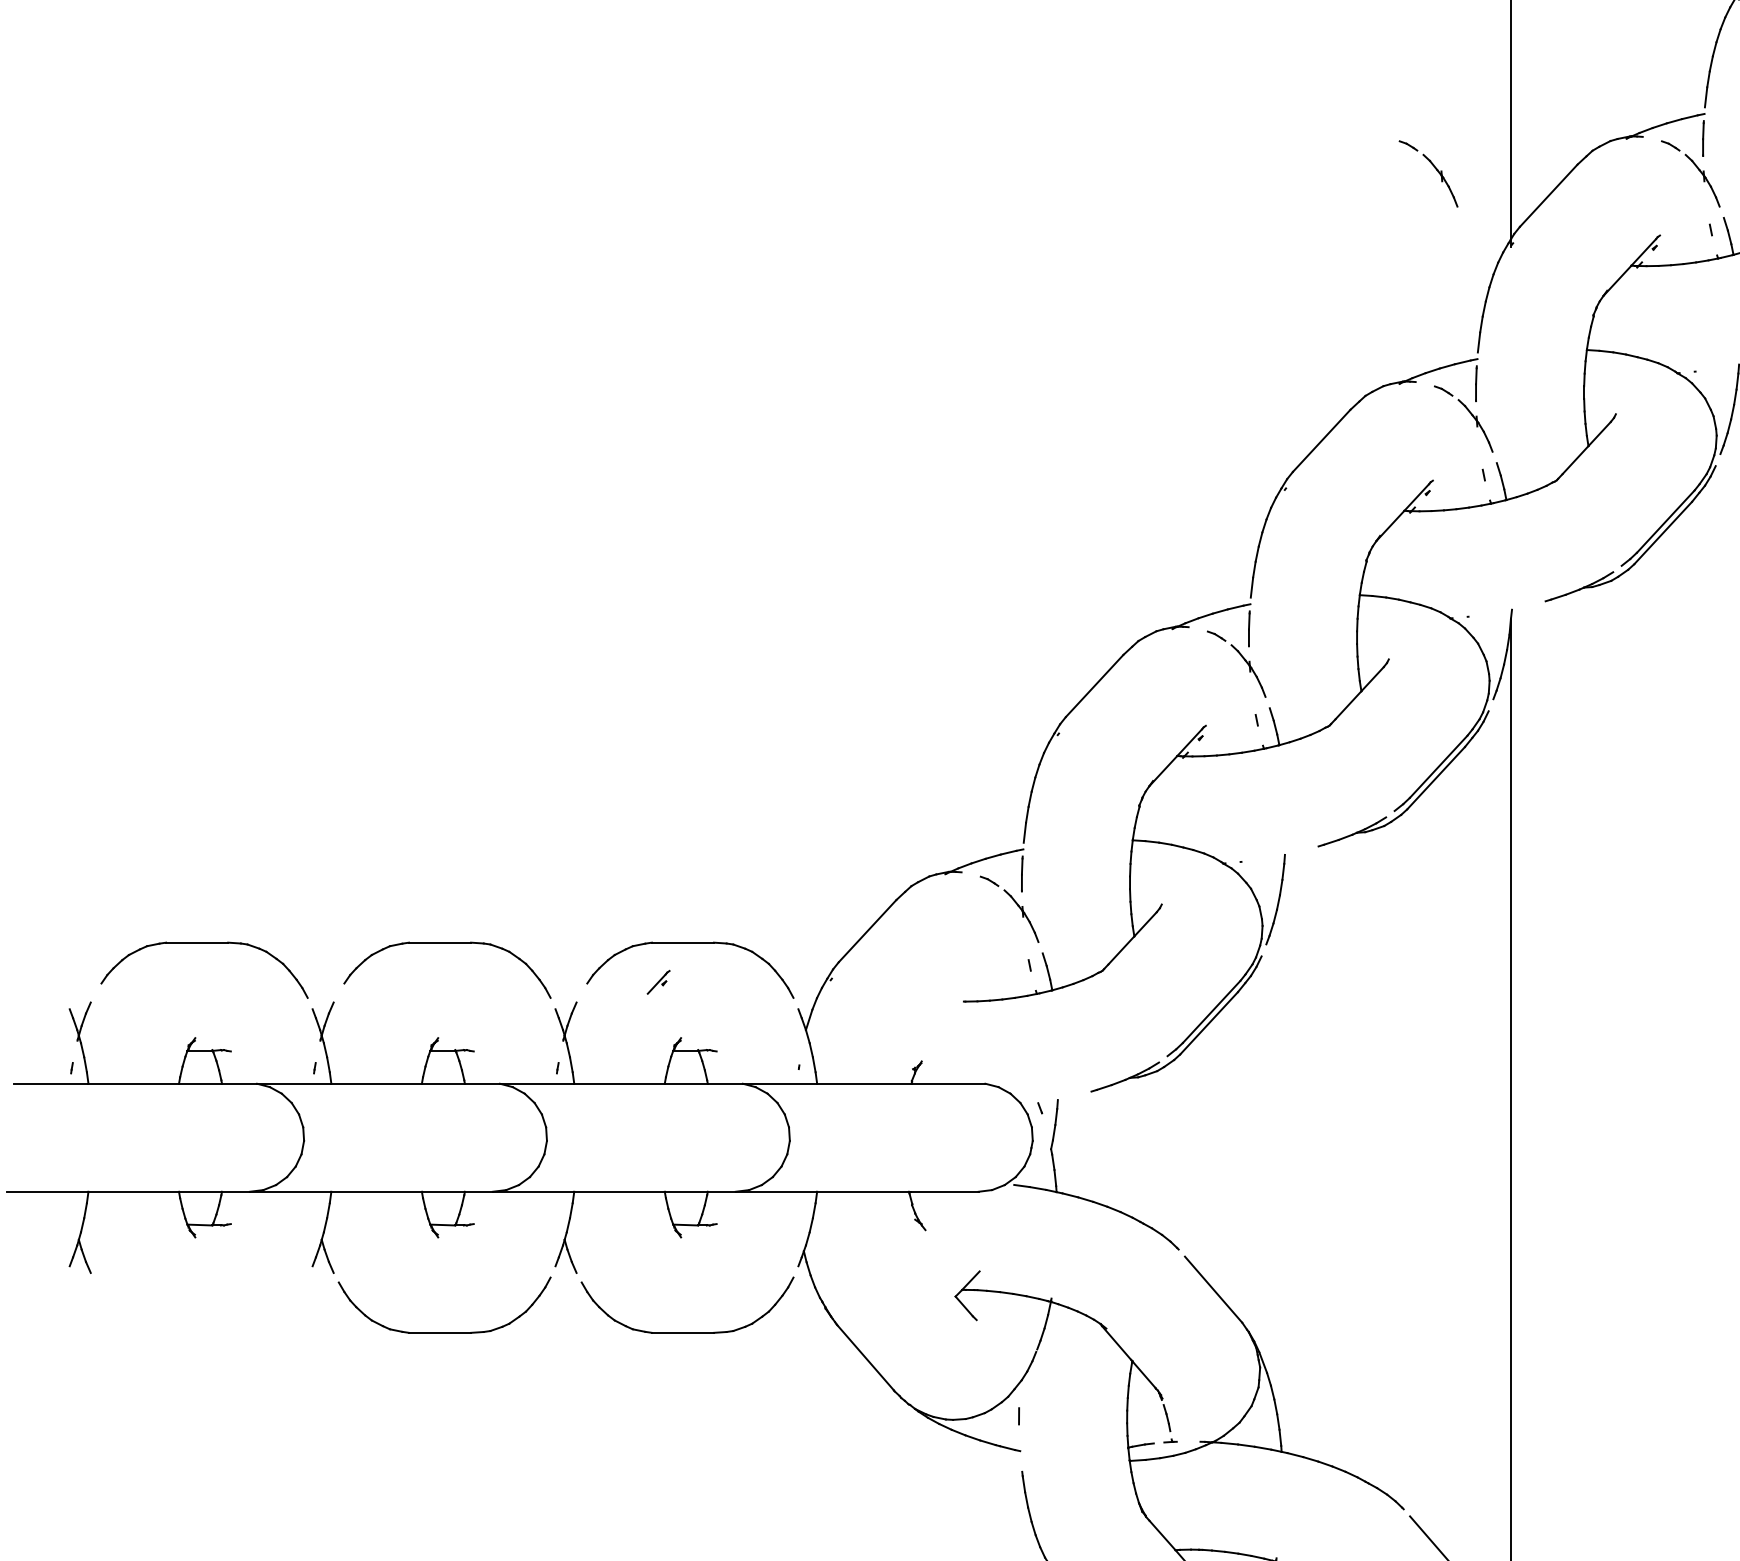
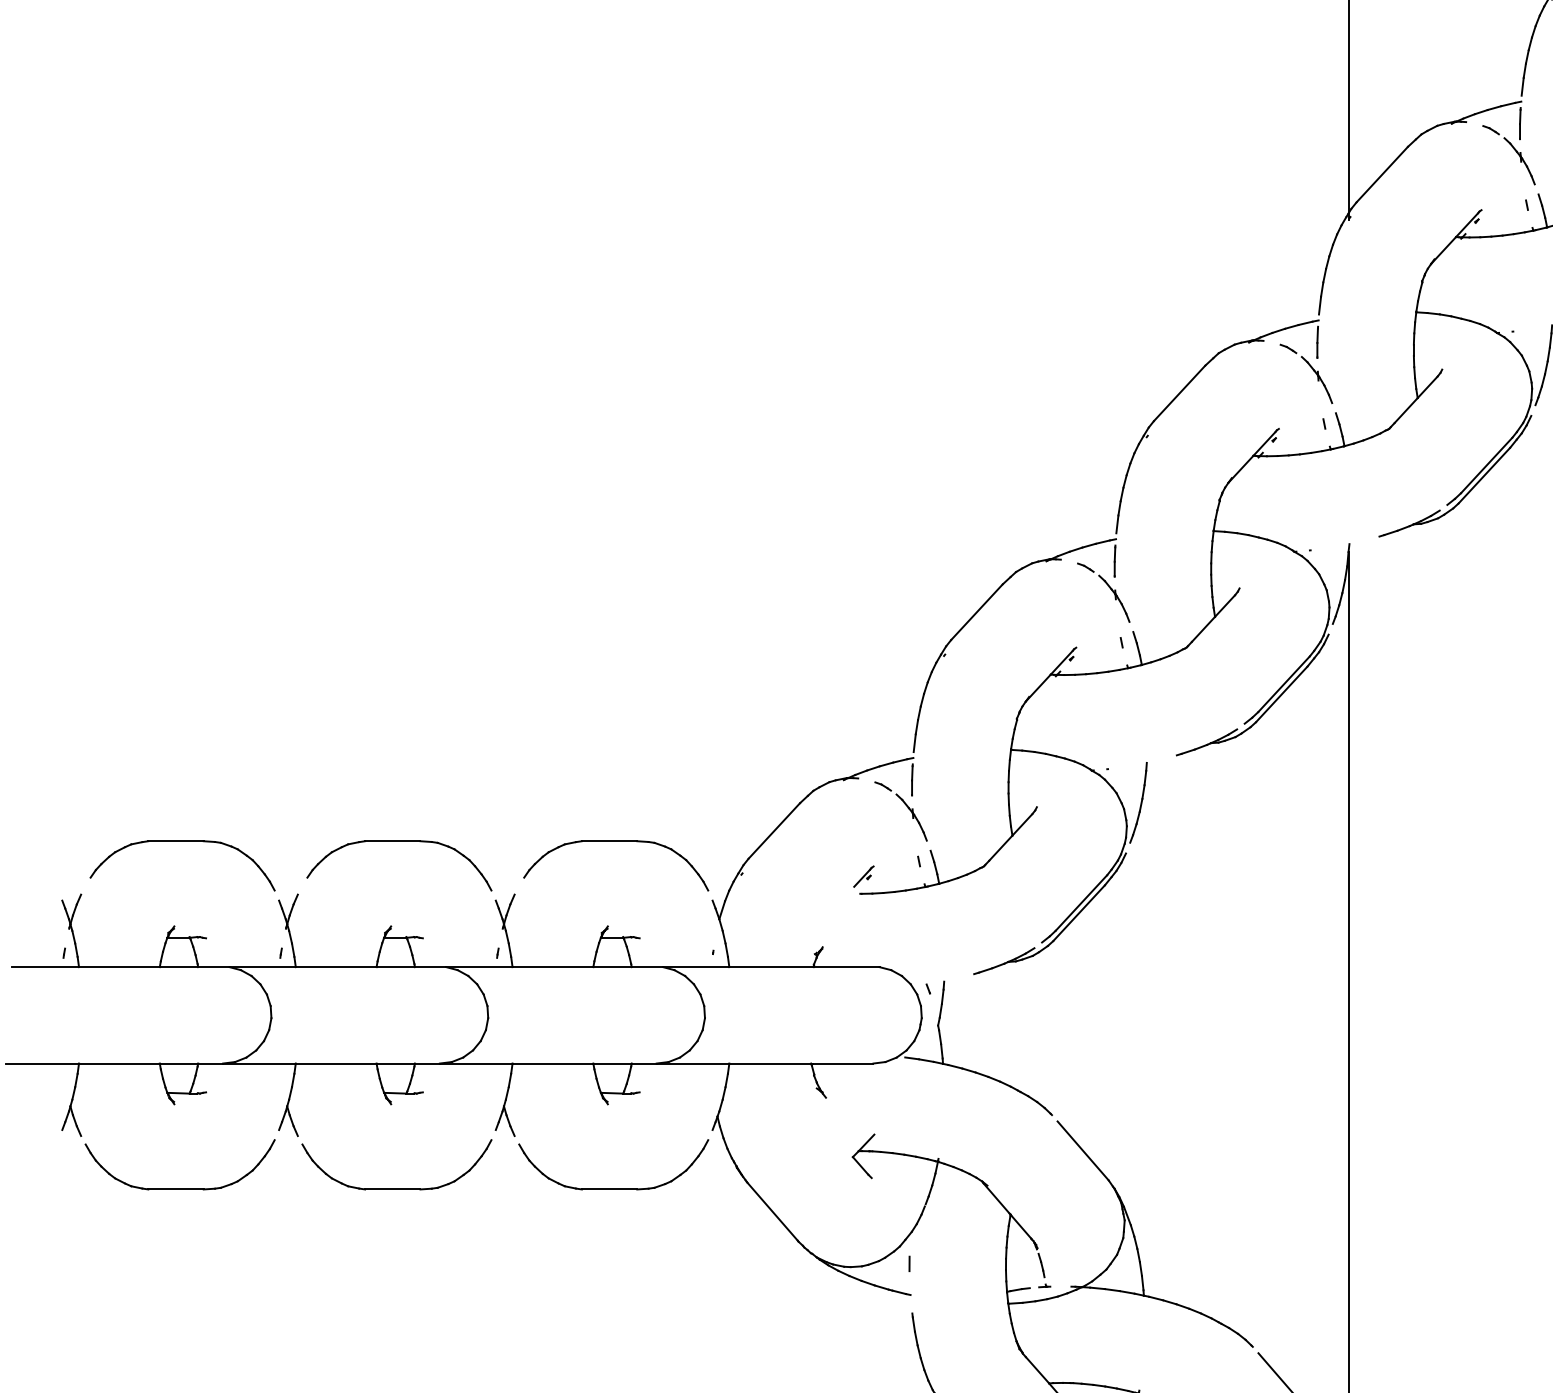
part: (1433, 167) -> (1279, 149), removed
part: (658, 982) -> (863, 876), moved
part: (201, 1331) -> (179, 1188), added

